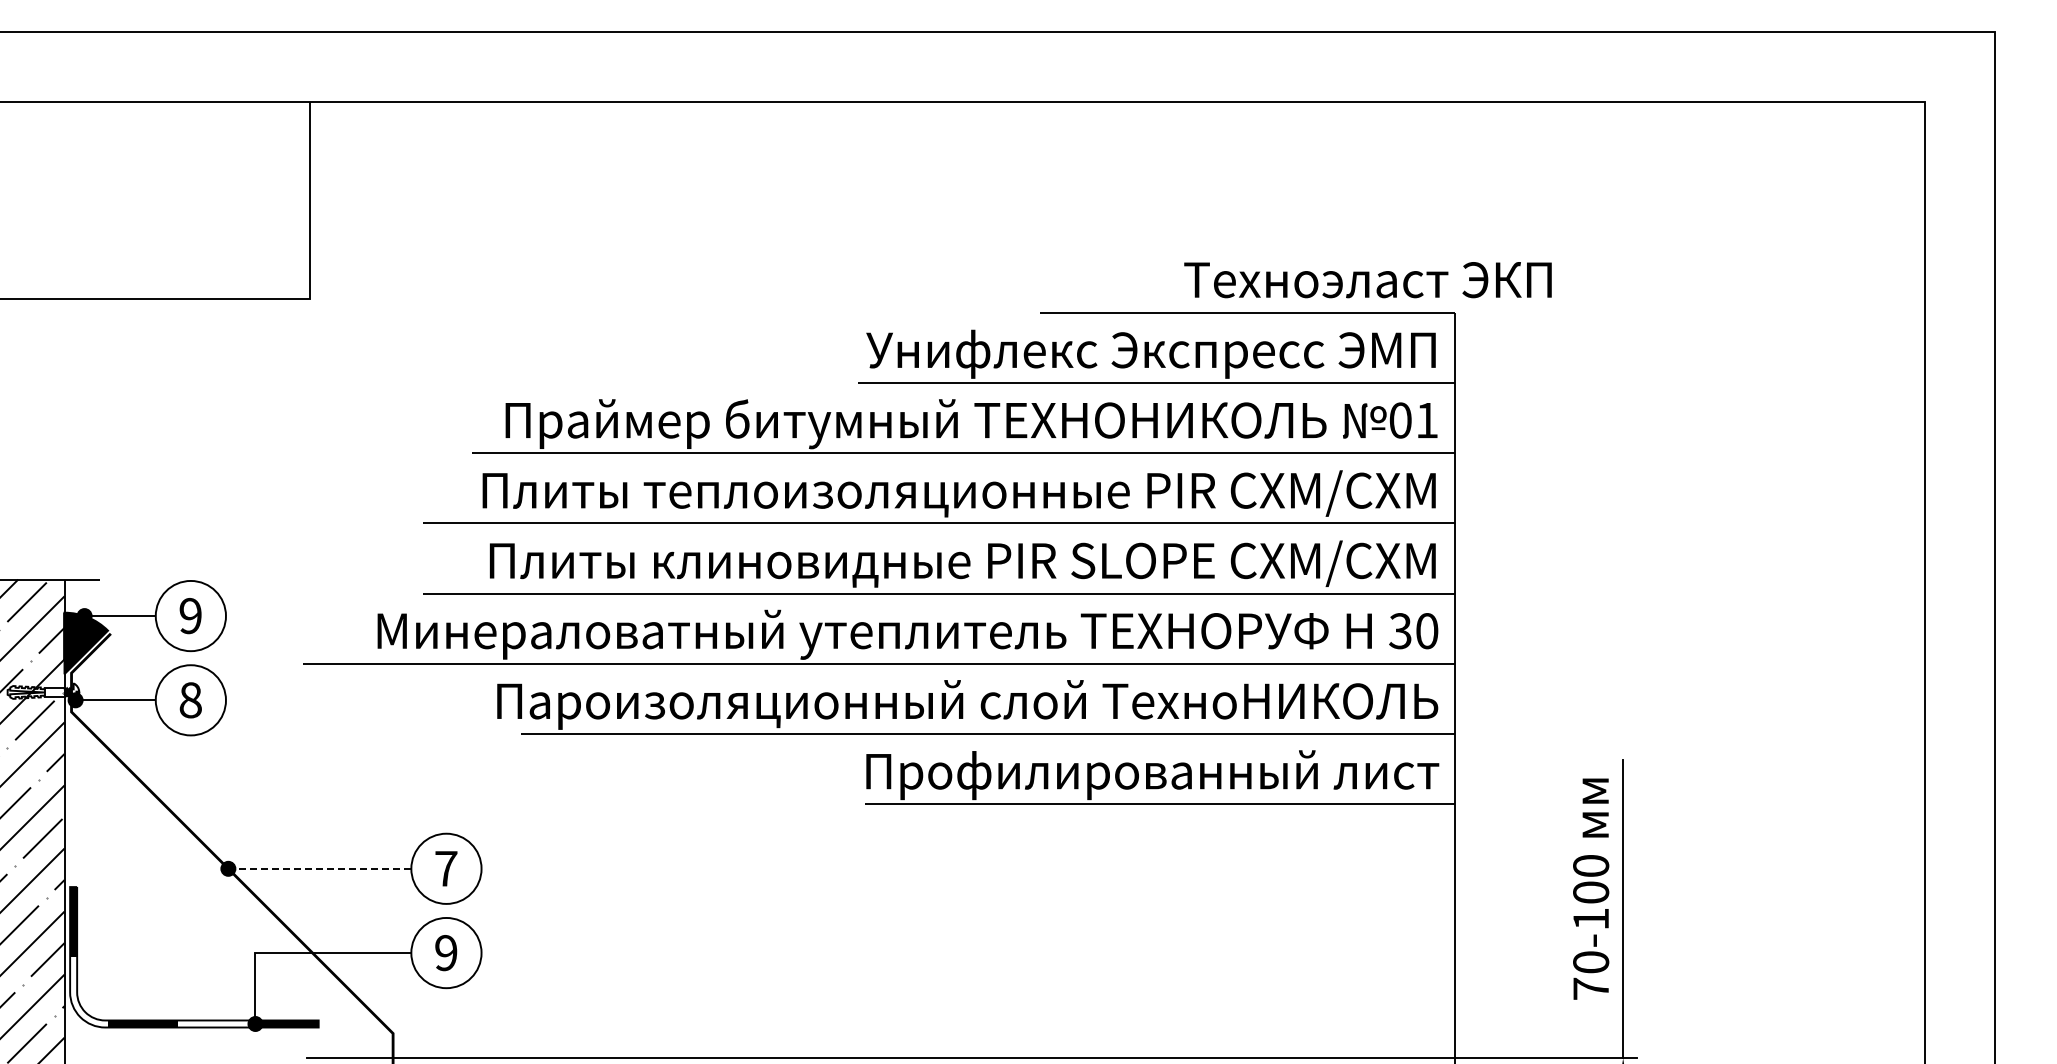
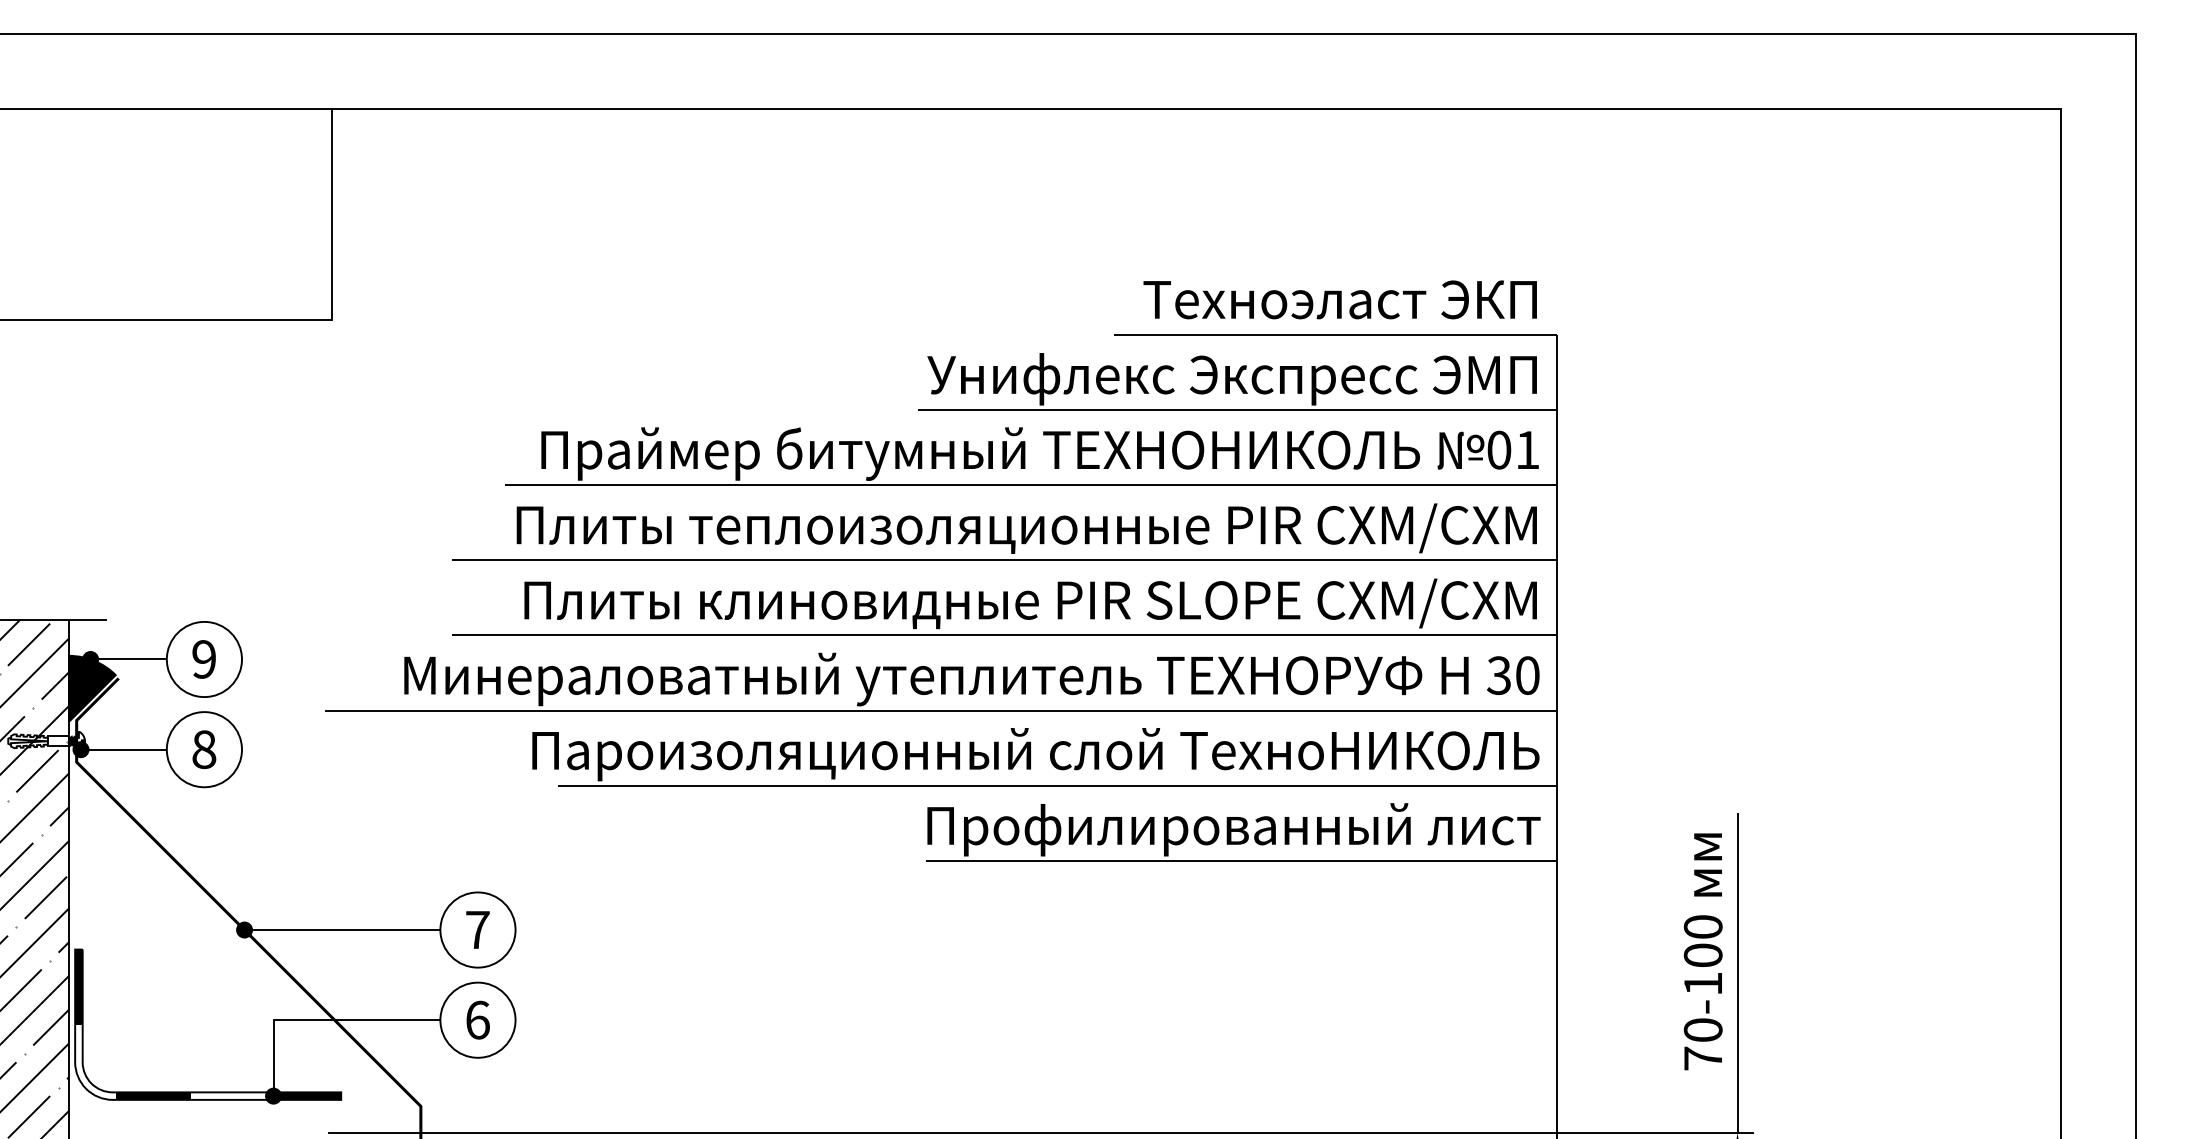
text: (1367, 280) -> (1339, 300), moved
line: (319, 868) -> (342, 929), dashed -> solid
text: (446, 953) -> (478, 1020), 9 -> 6

